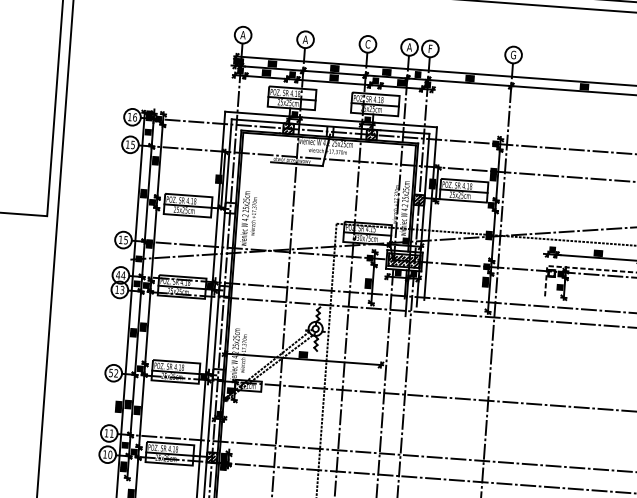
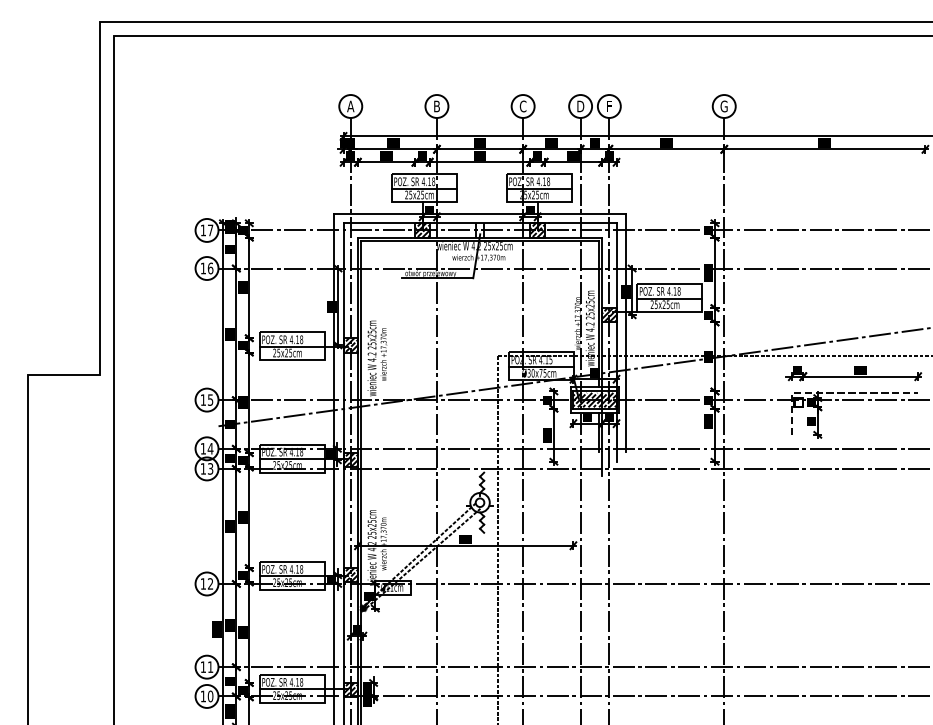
text: (305, 39) -> (436, 106), A -> B
text: (409, 47) -> (580, 106), A -> D
text: (135, 117) -> (210, 230), 16 -> 17
text: (132, 145) -> (210, 268), 15 -> 16
hatch: (230, 208) -> (350, 345), added
text: (118, 274) -> (203, 448), 44 -> 14
hatch: (224, 291) -> (350, 460), added
text: (110, 372) -> (202, 583), 52 -> 12
hatch: (218, 374) -> (350, 575), added

